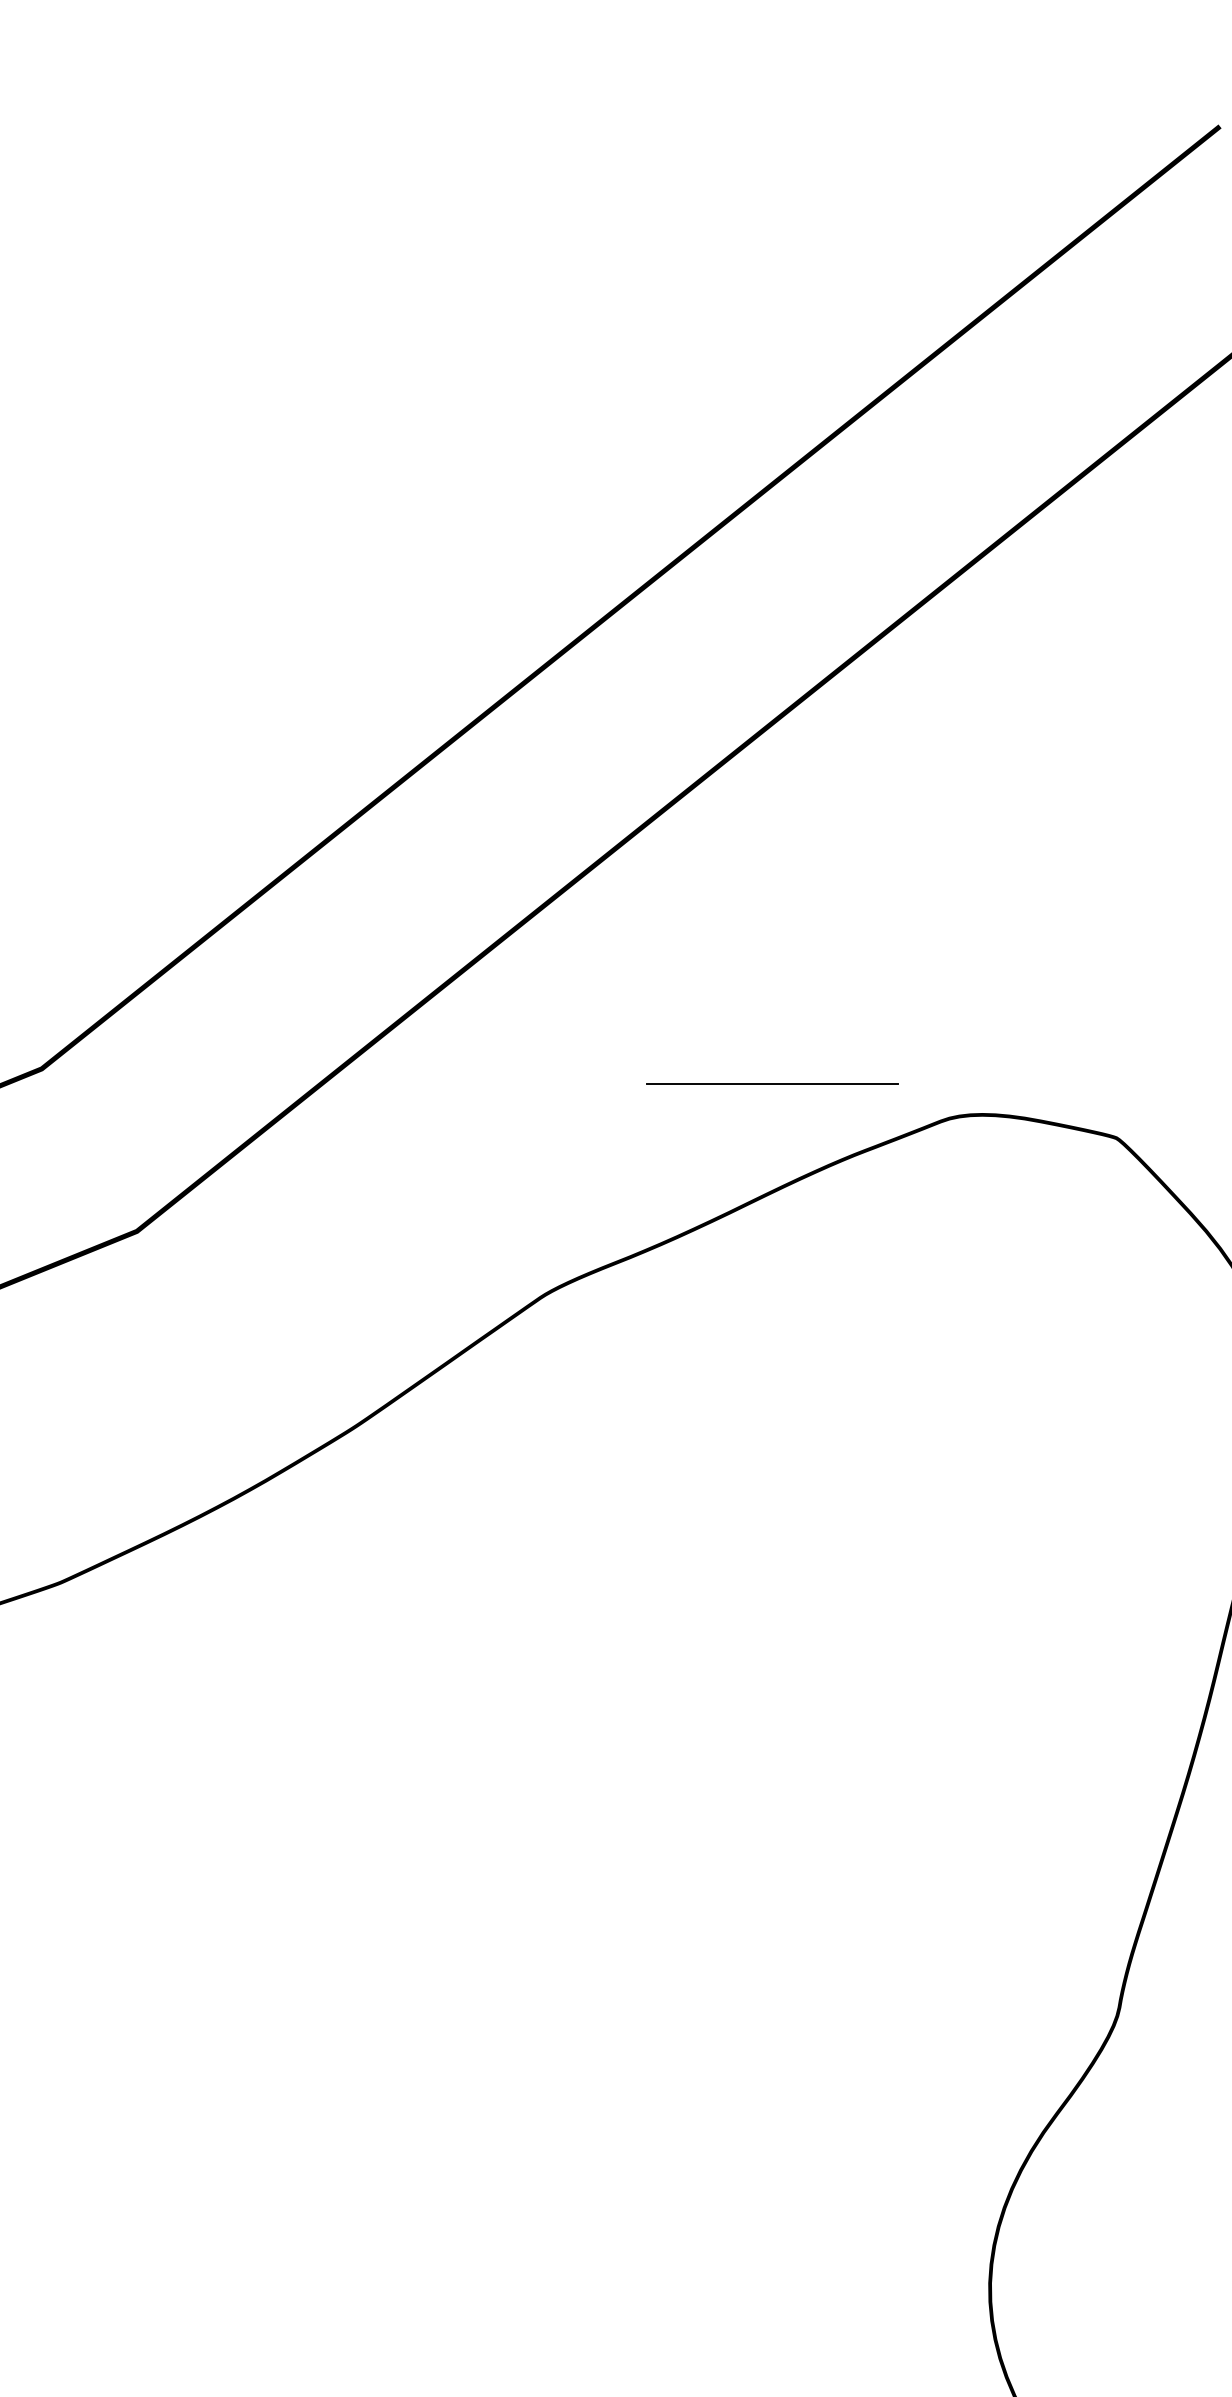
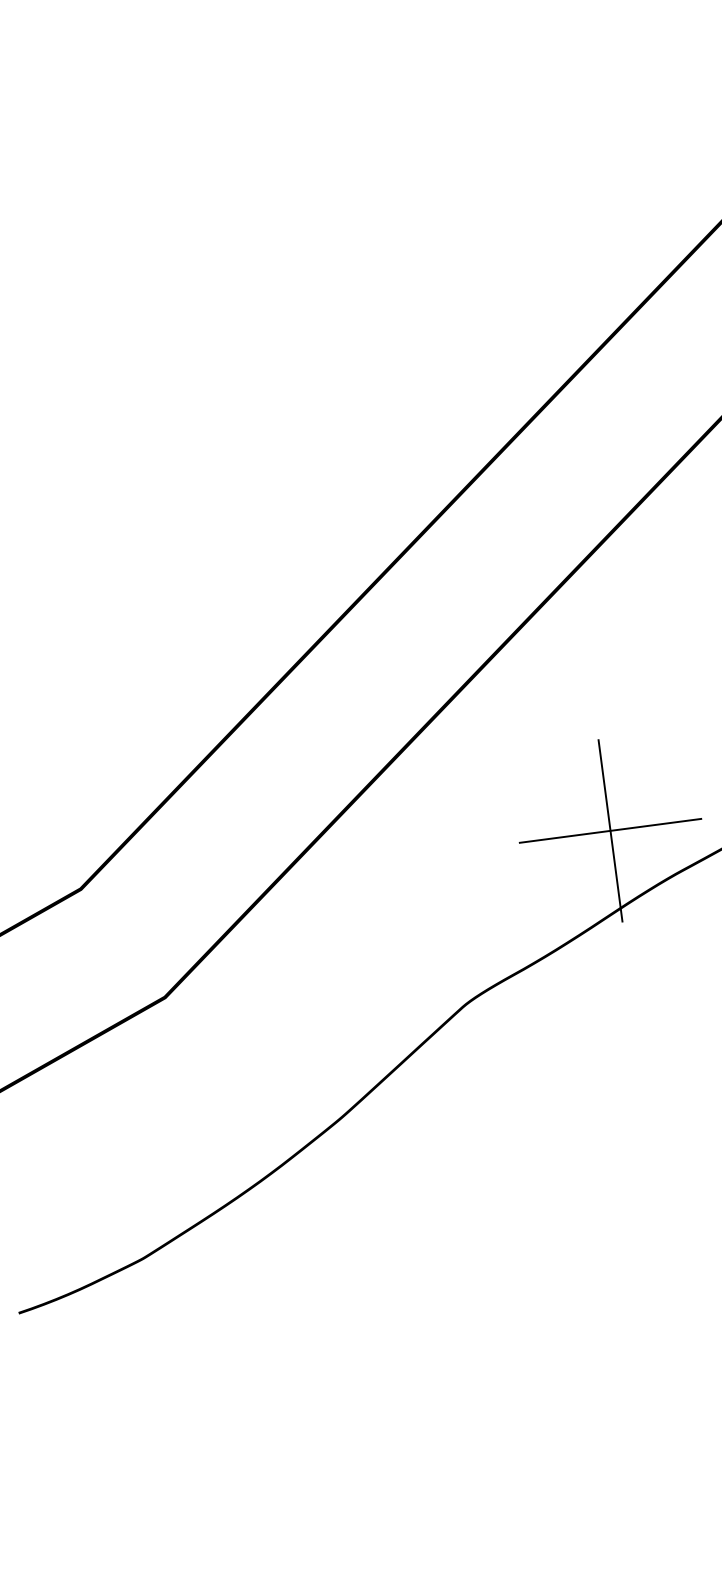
line: (772, 1084) -> (610, 830), added

